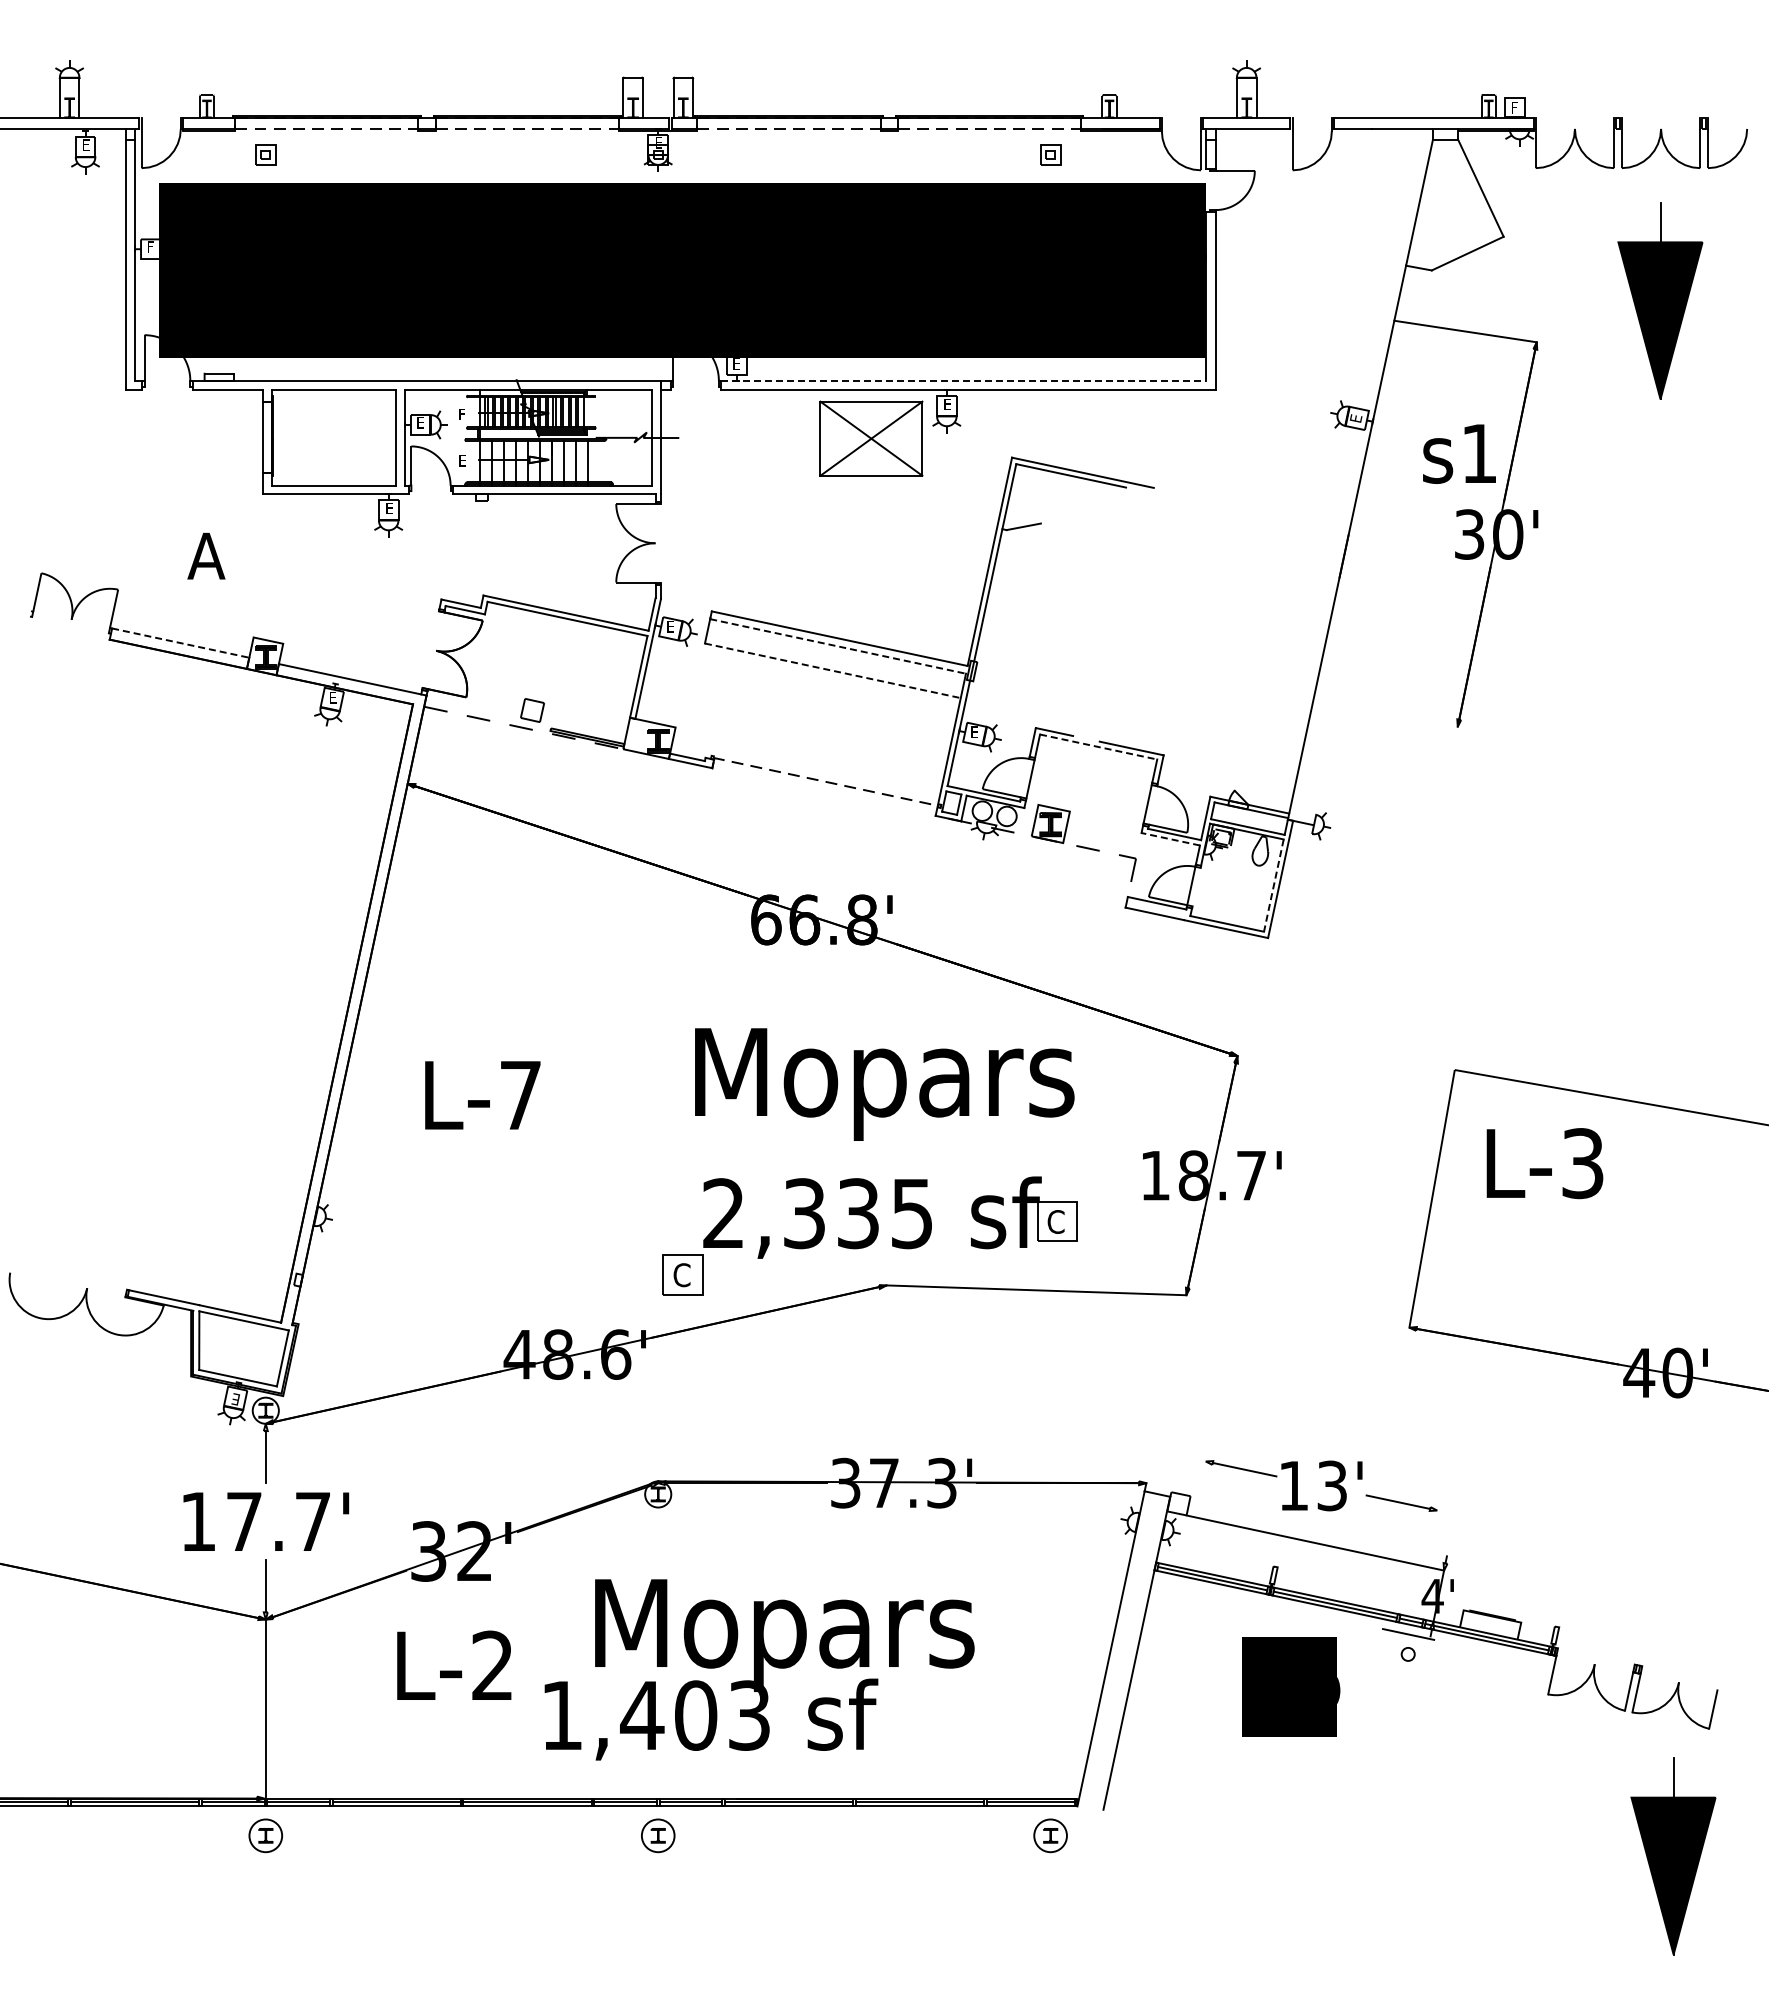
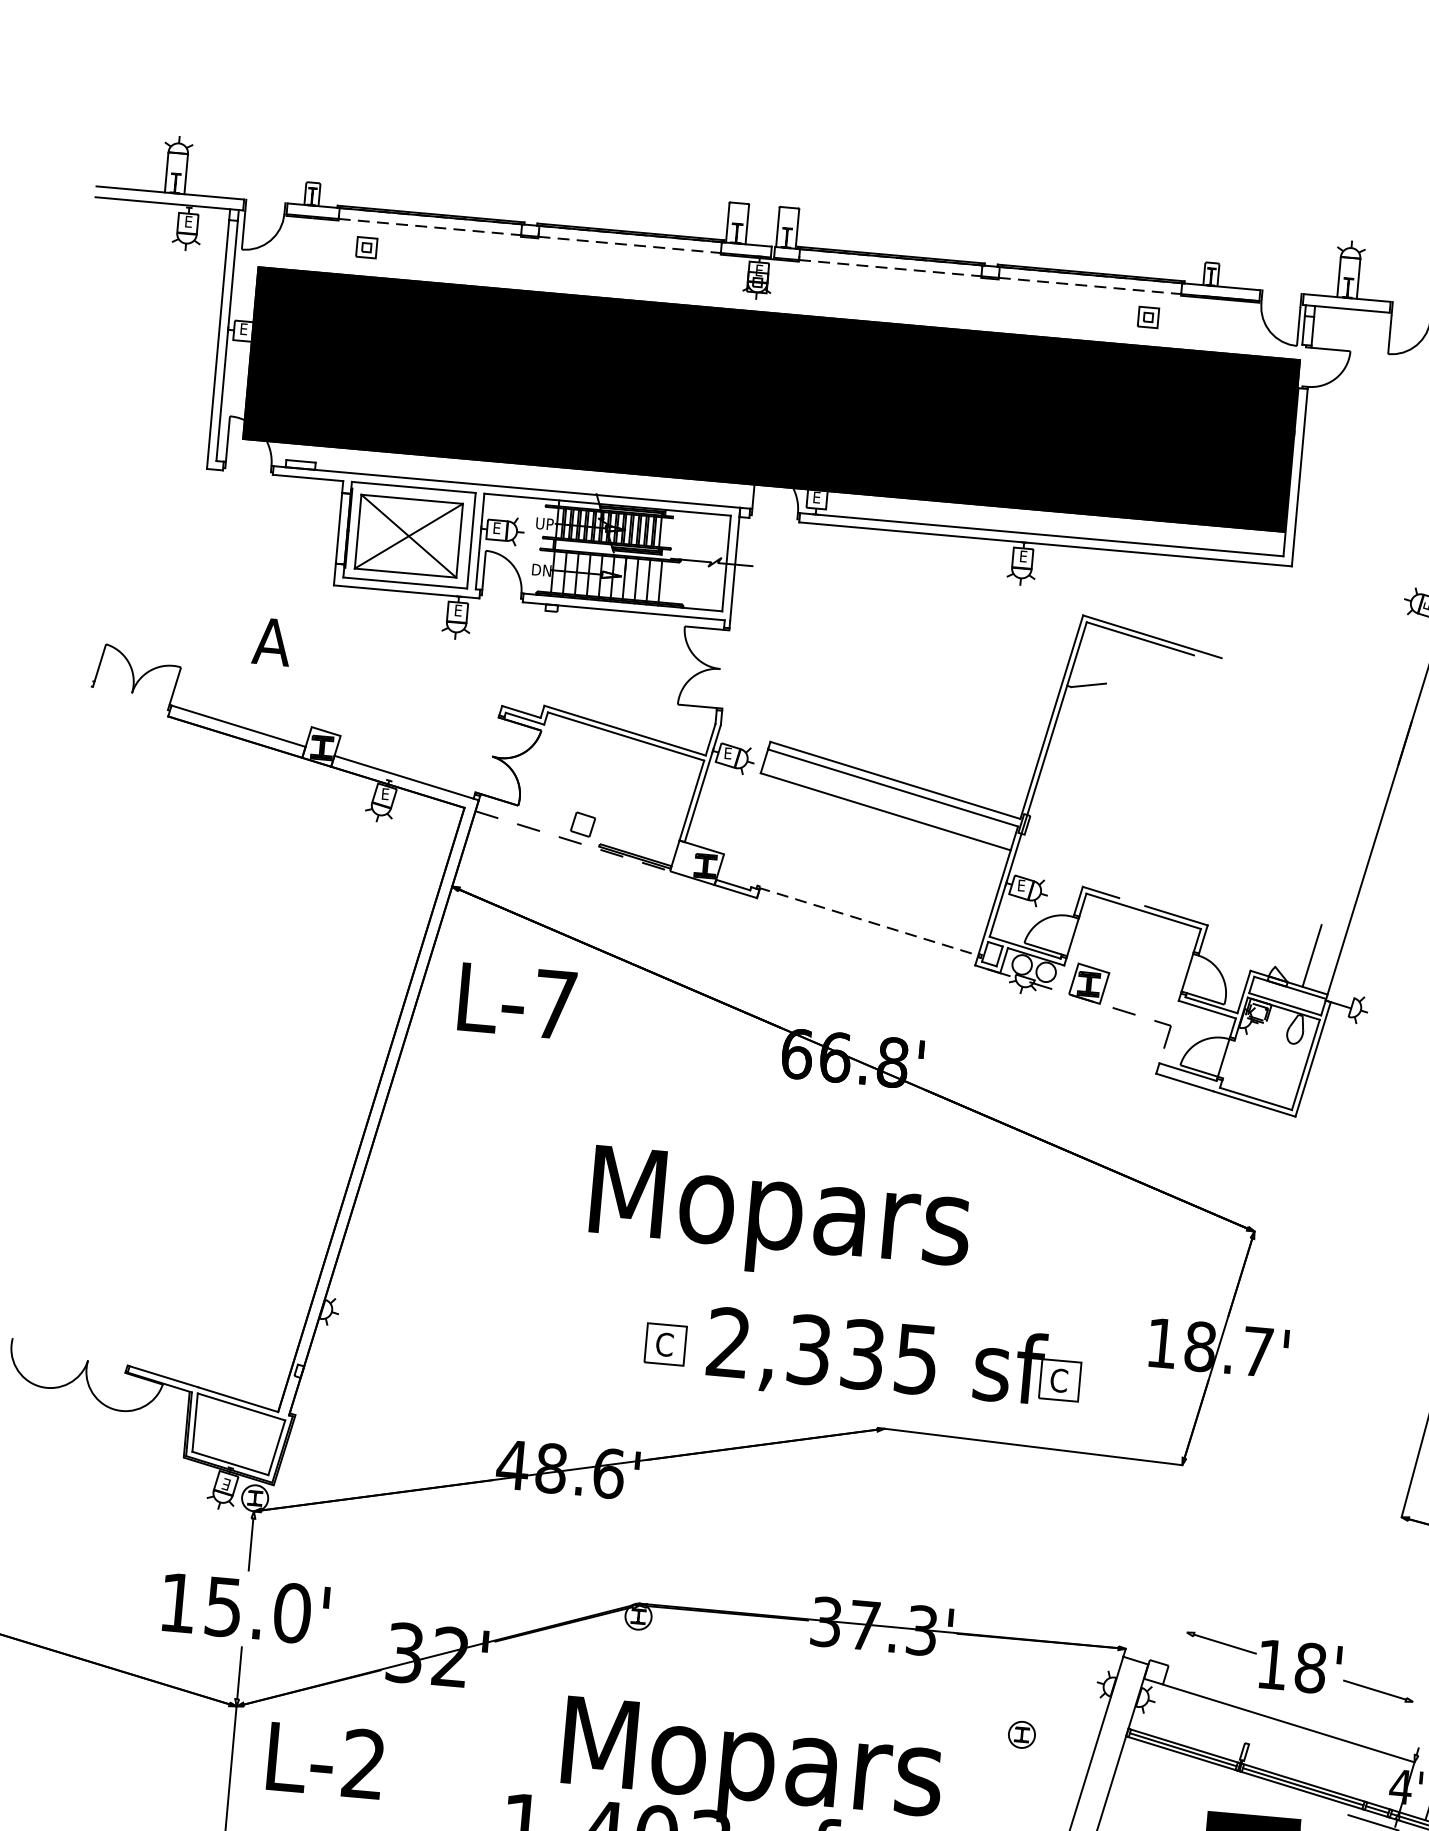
text: (150, 246) -> (243, 328), F -> E
line: (963, 380) -> (1041, 534), dashed -> solid
text: (467, 414) -> (544, 524), F -> UP
part: (871, 438) -> (408, 536), moved
text: (468, 460) -> (541, 569), E -> DN
line: (181, 643) -> (239, 726), dashed -> solid
line: (838, 646) -> (893, 788), dashed -> solid
line: (832, 670) -> (885, 811), dashed -> solid
line: (1098, 747) -> (1143, 911), dashed -> solid
line: (1270, 776) -> (1312, 955), added
line: (1170, 839) -> (1207, 1009), dashed -> solid
line: (1273, 886) -> (1305, 1065), dashed -> solid
text: (884, 1084) -> (779, 1217), moved
text: (482, 1095) -> (517, 1001), moved
part: (682, 1274) -> (665, 1343), moved
text: (1332, 1485) -> (1310, 1667), 13' -> 18'
text: (279, 1521) -> (258, 1609), 17.7' -> 15.0'
part: (1050, 1578) -> (1021, 1735), added
text: (454, 1664) -> (325, 1759), moved

